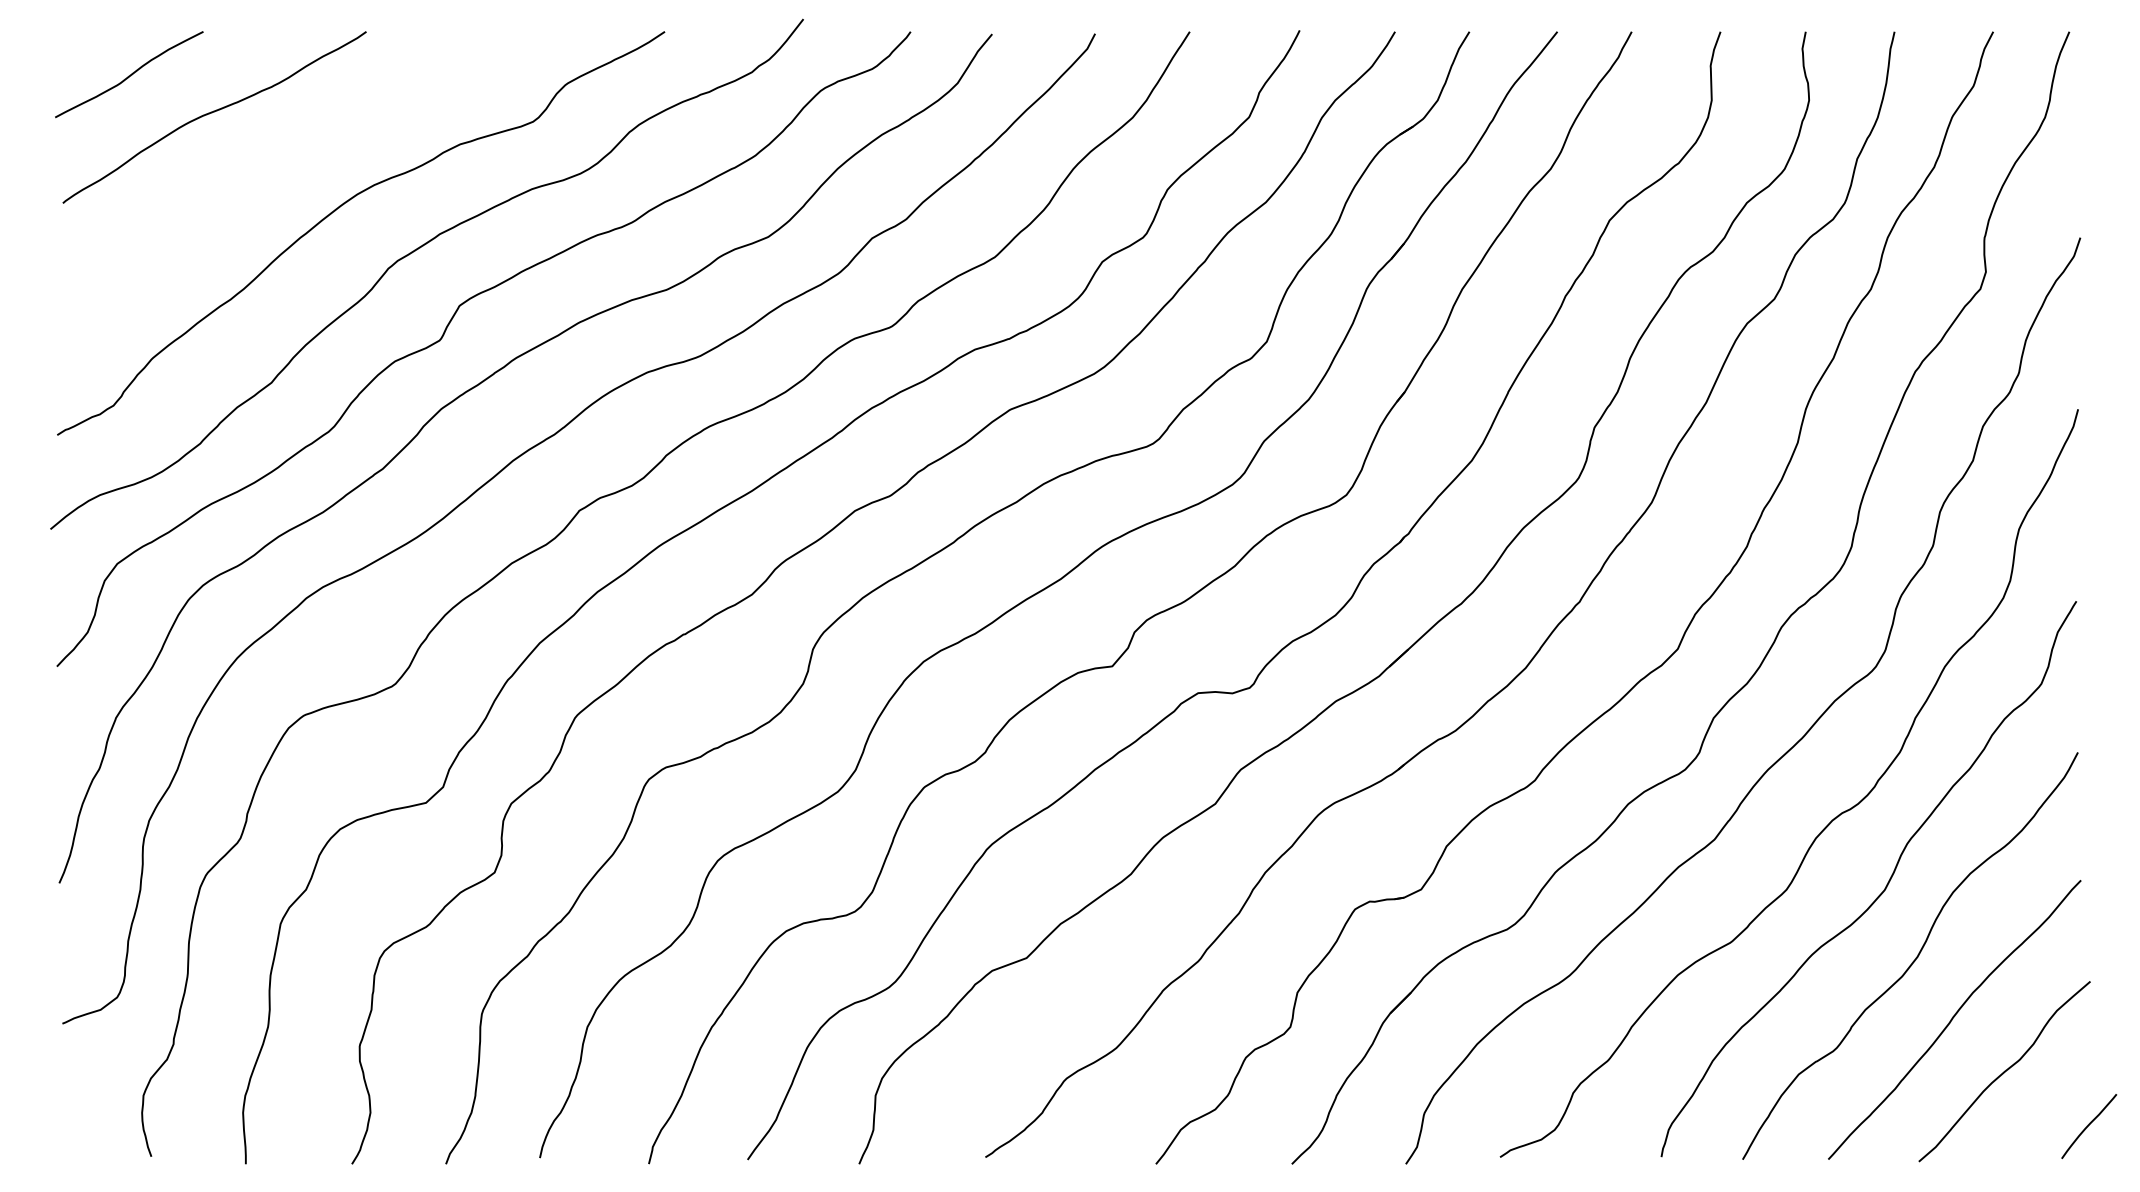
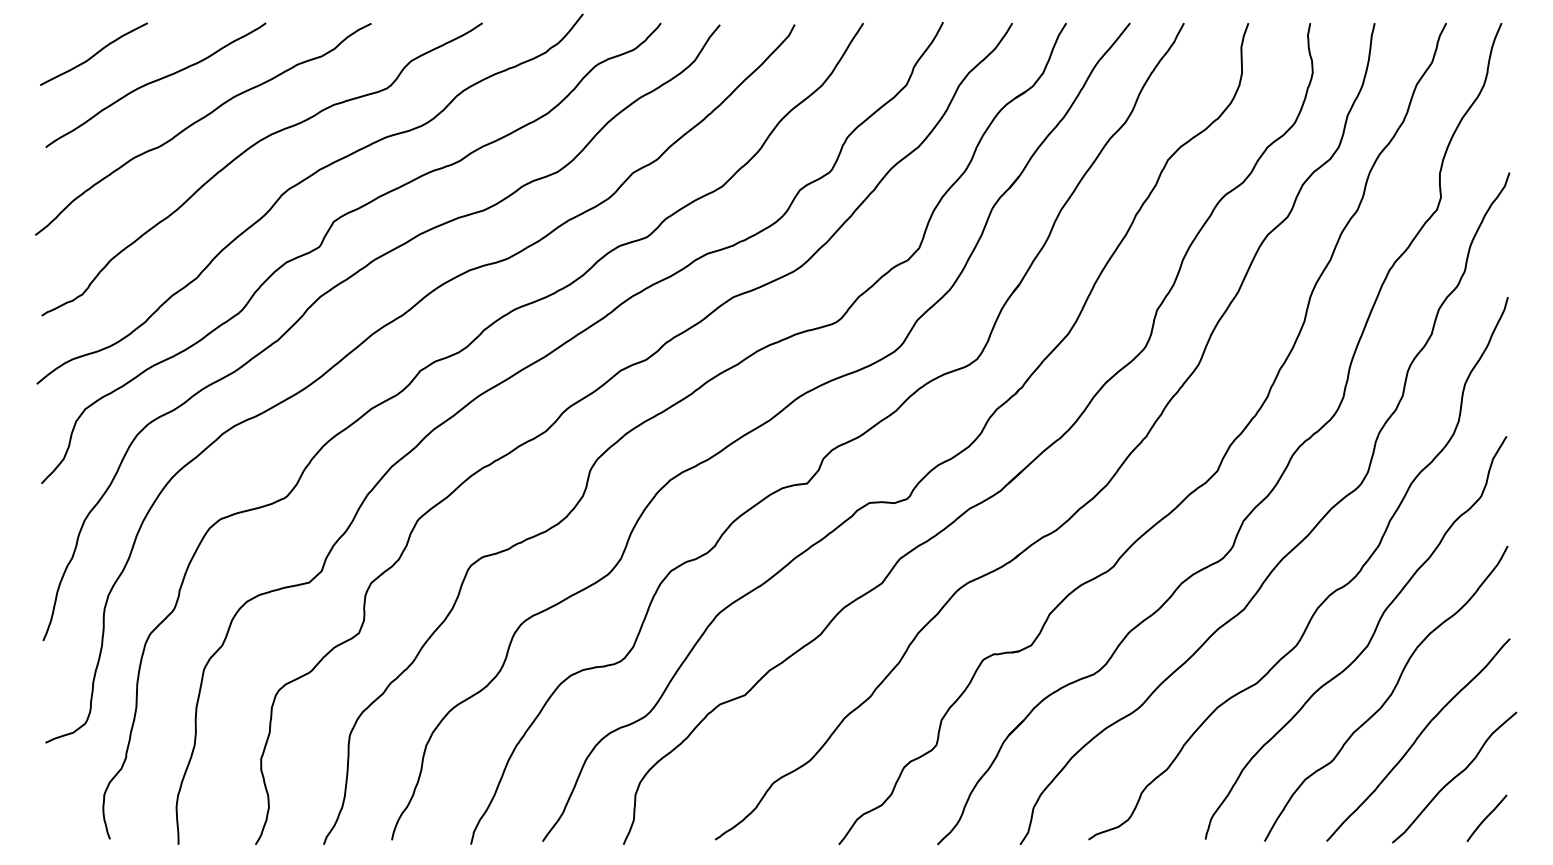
curve: (274, 167) -> (199, 121), added
curve: (2088, 1126) -> (1486, 818), moved

